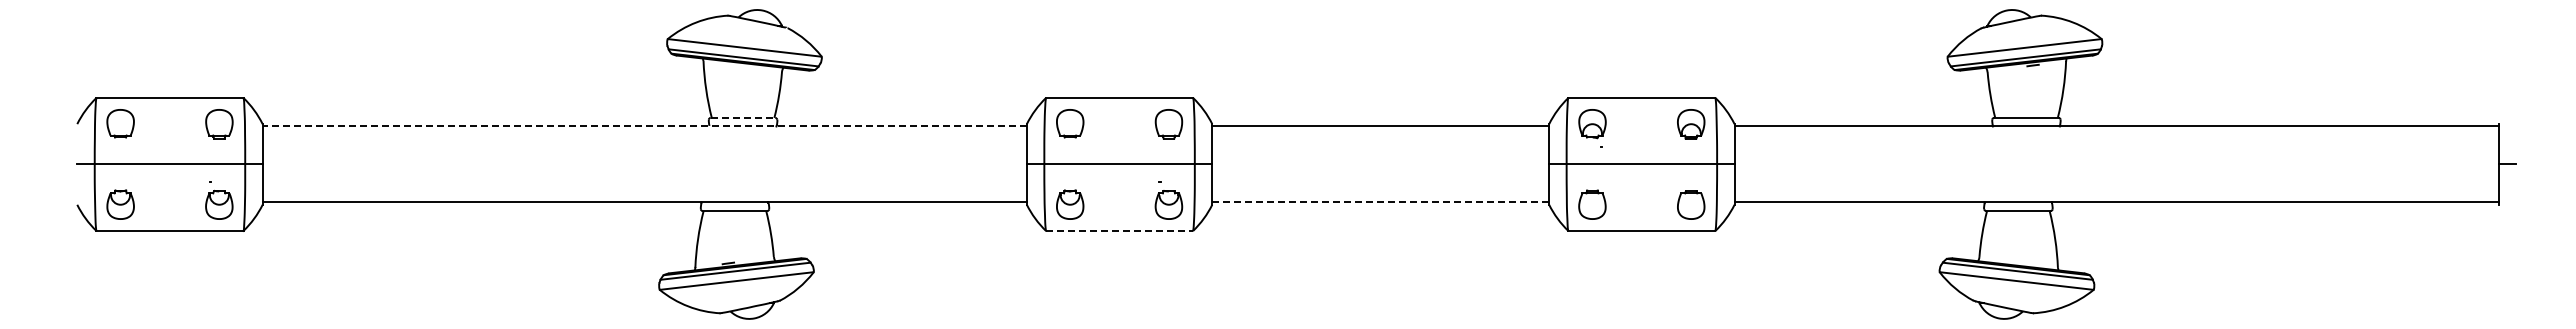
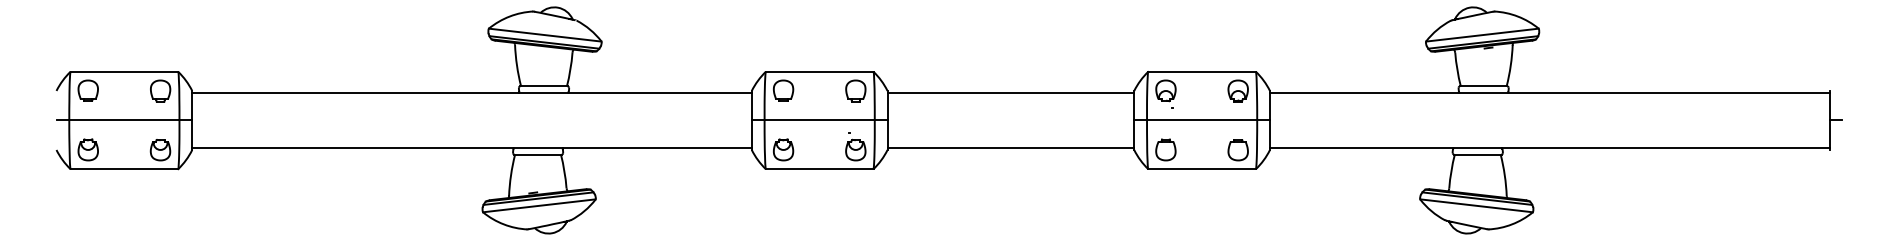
line: (743, 117) -> (544, 86), dashed -> solid
line: (644, 126) -> (471, 92), dashed -> solid
line: (1381, 202) -> (1011, 148), dashed -> solid
line: (1119, 230) -> (819, 168), dashed -> solid

